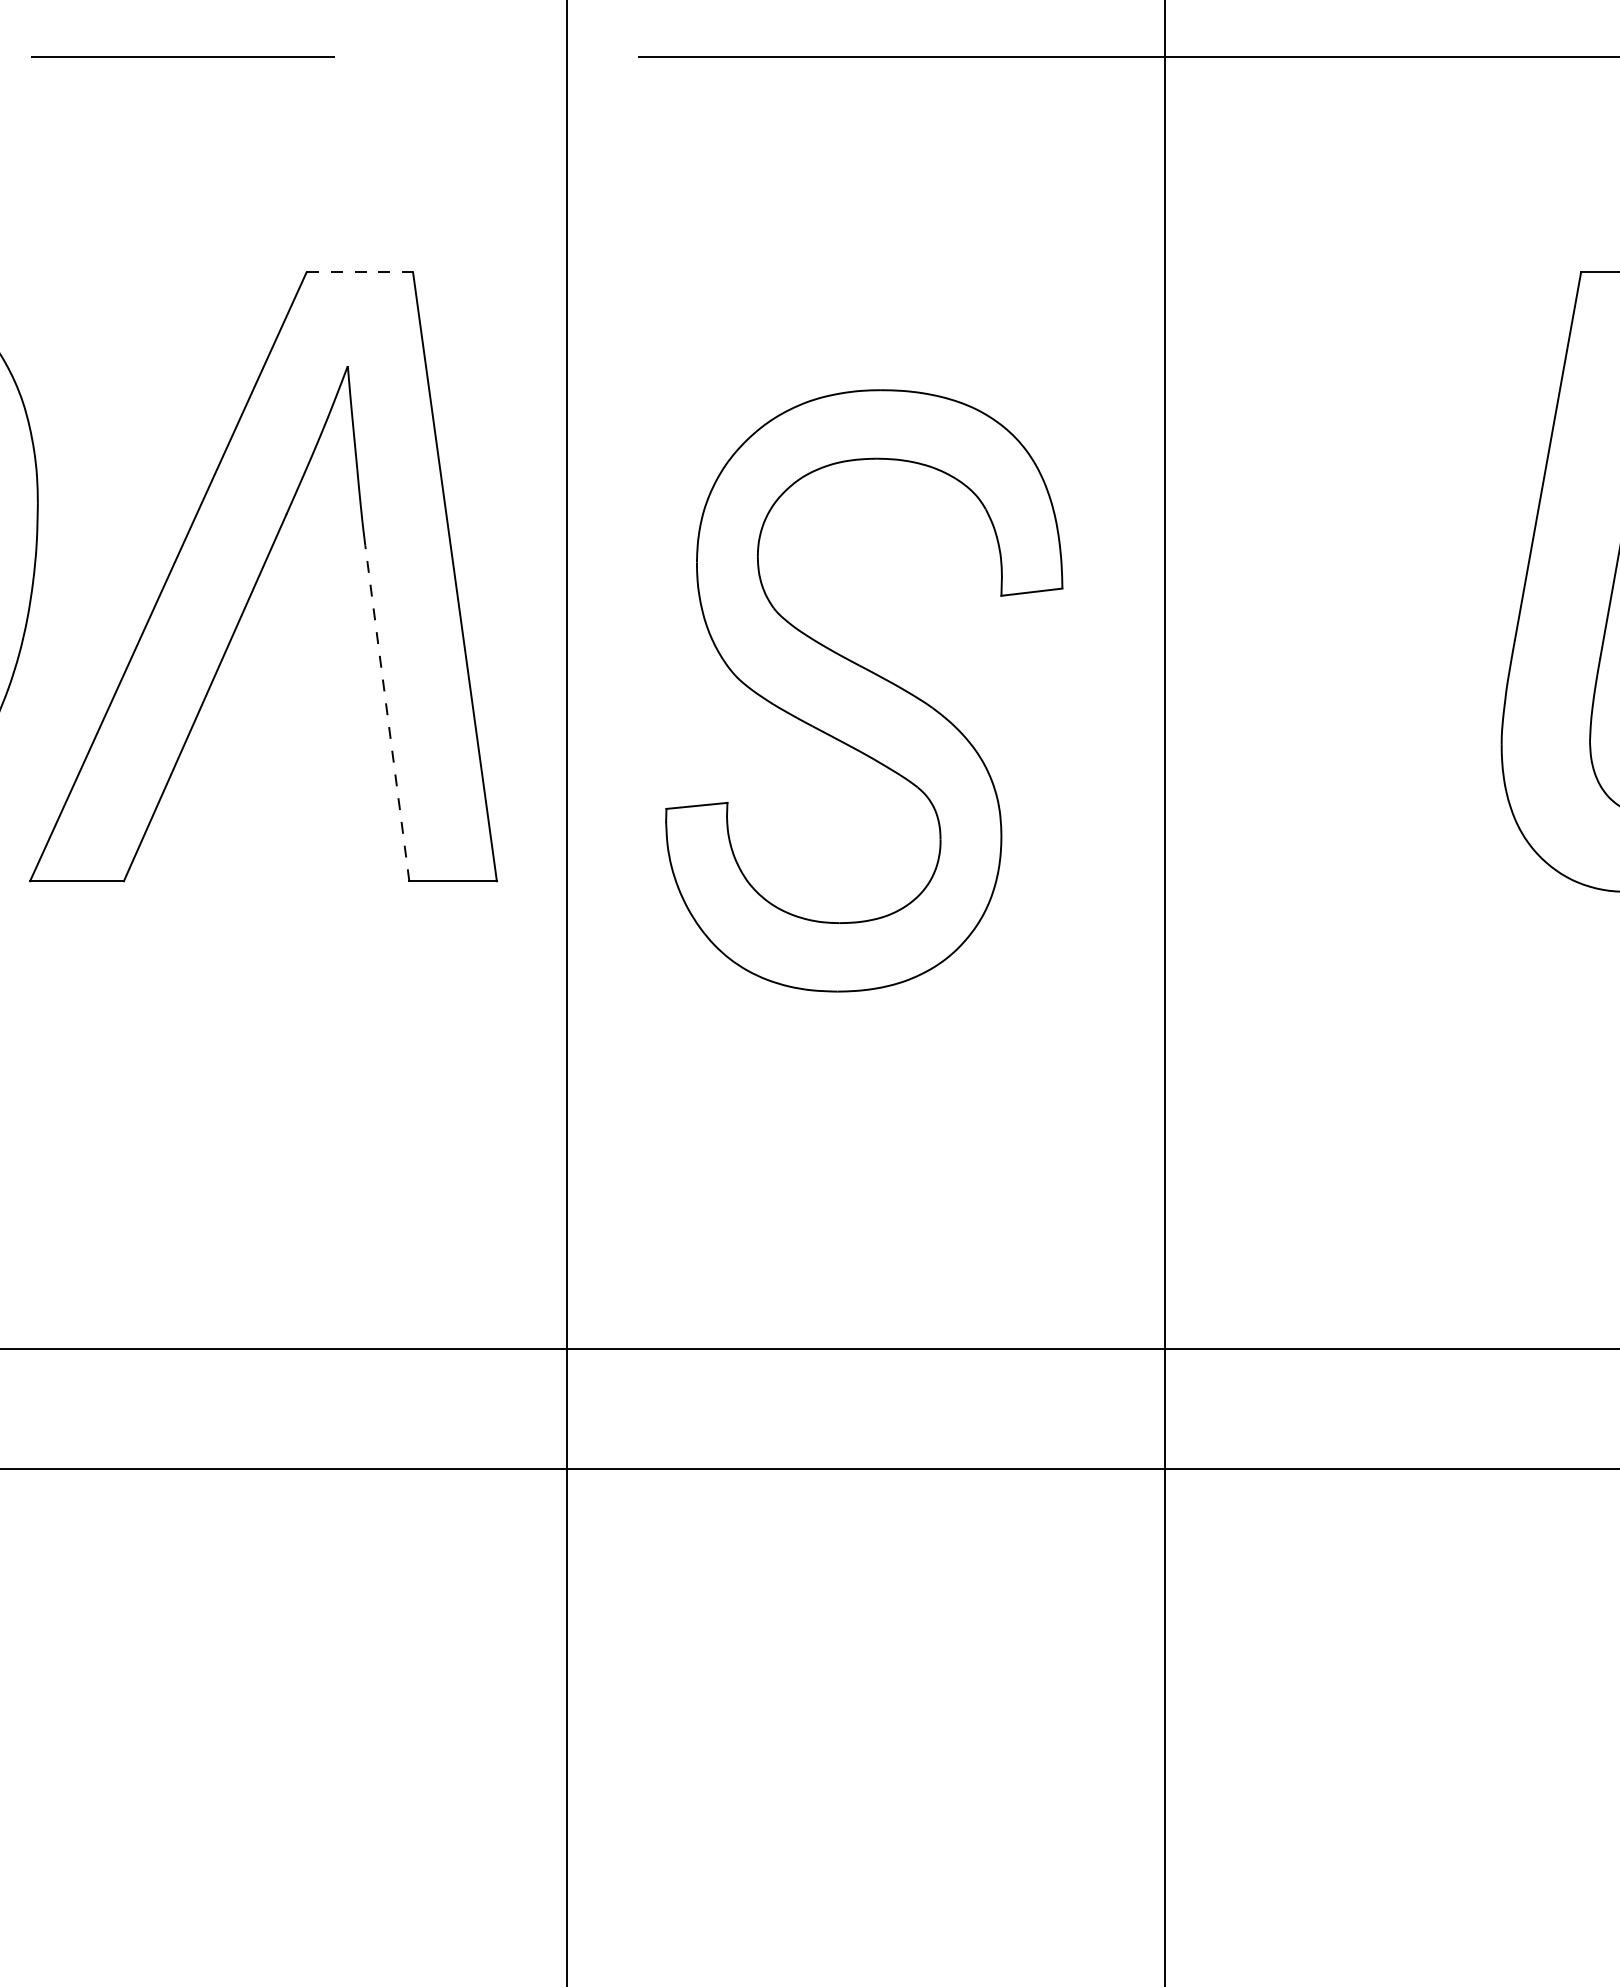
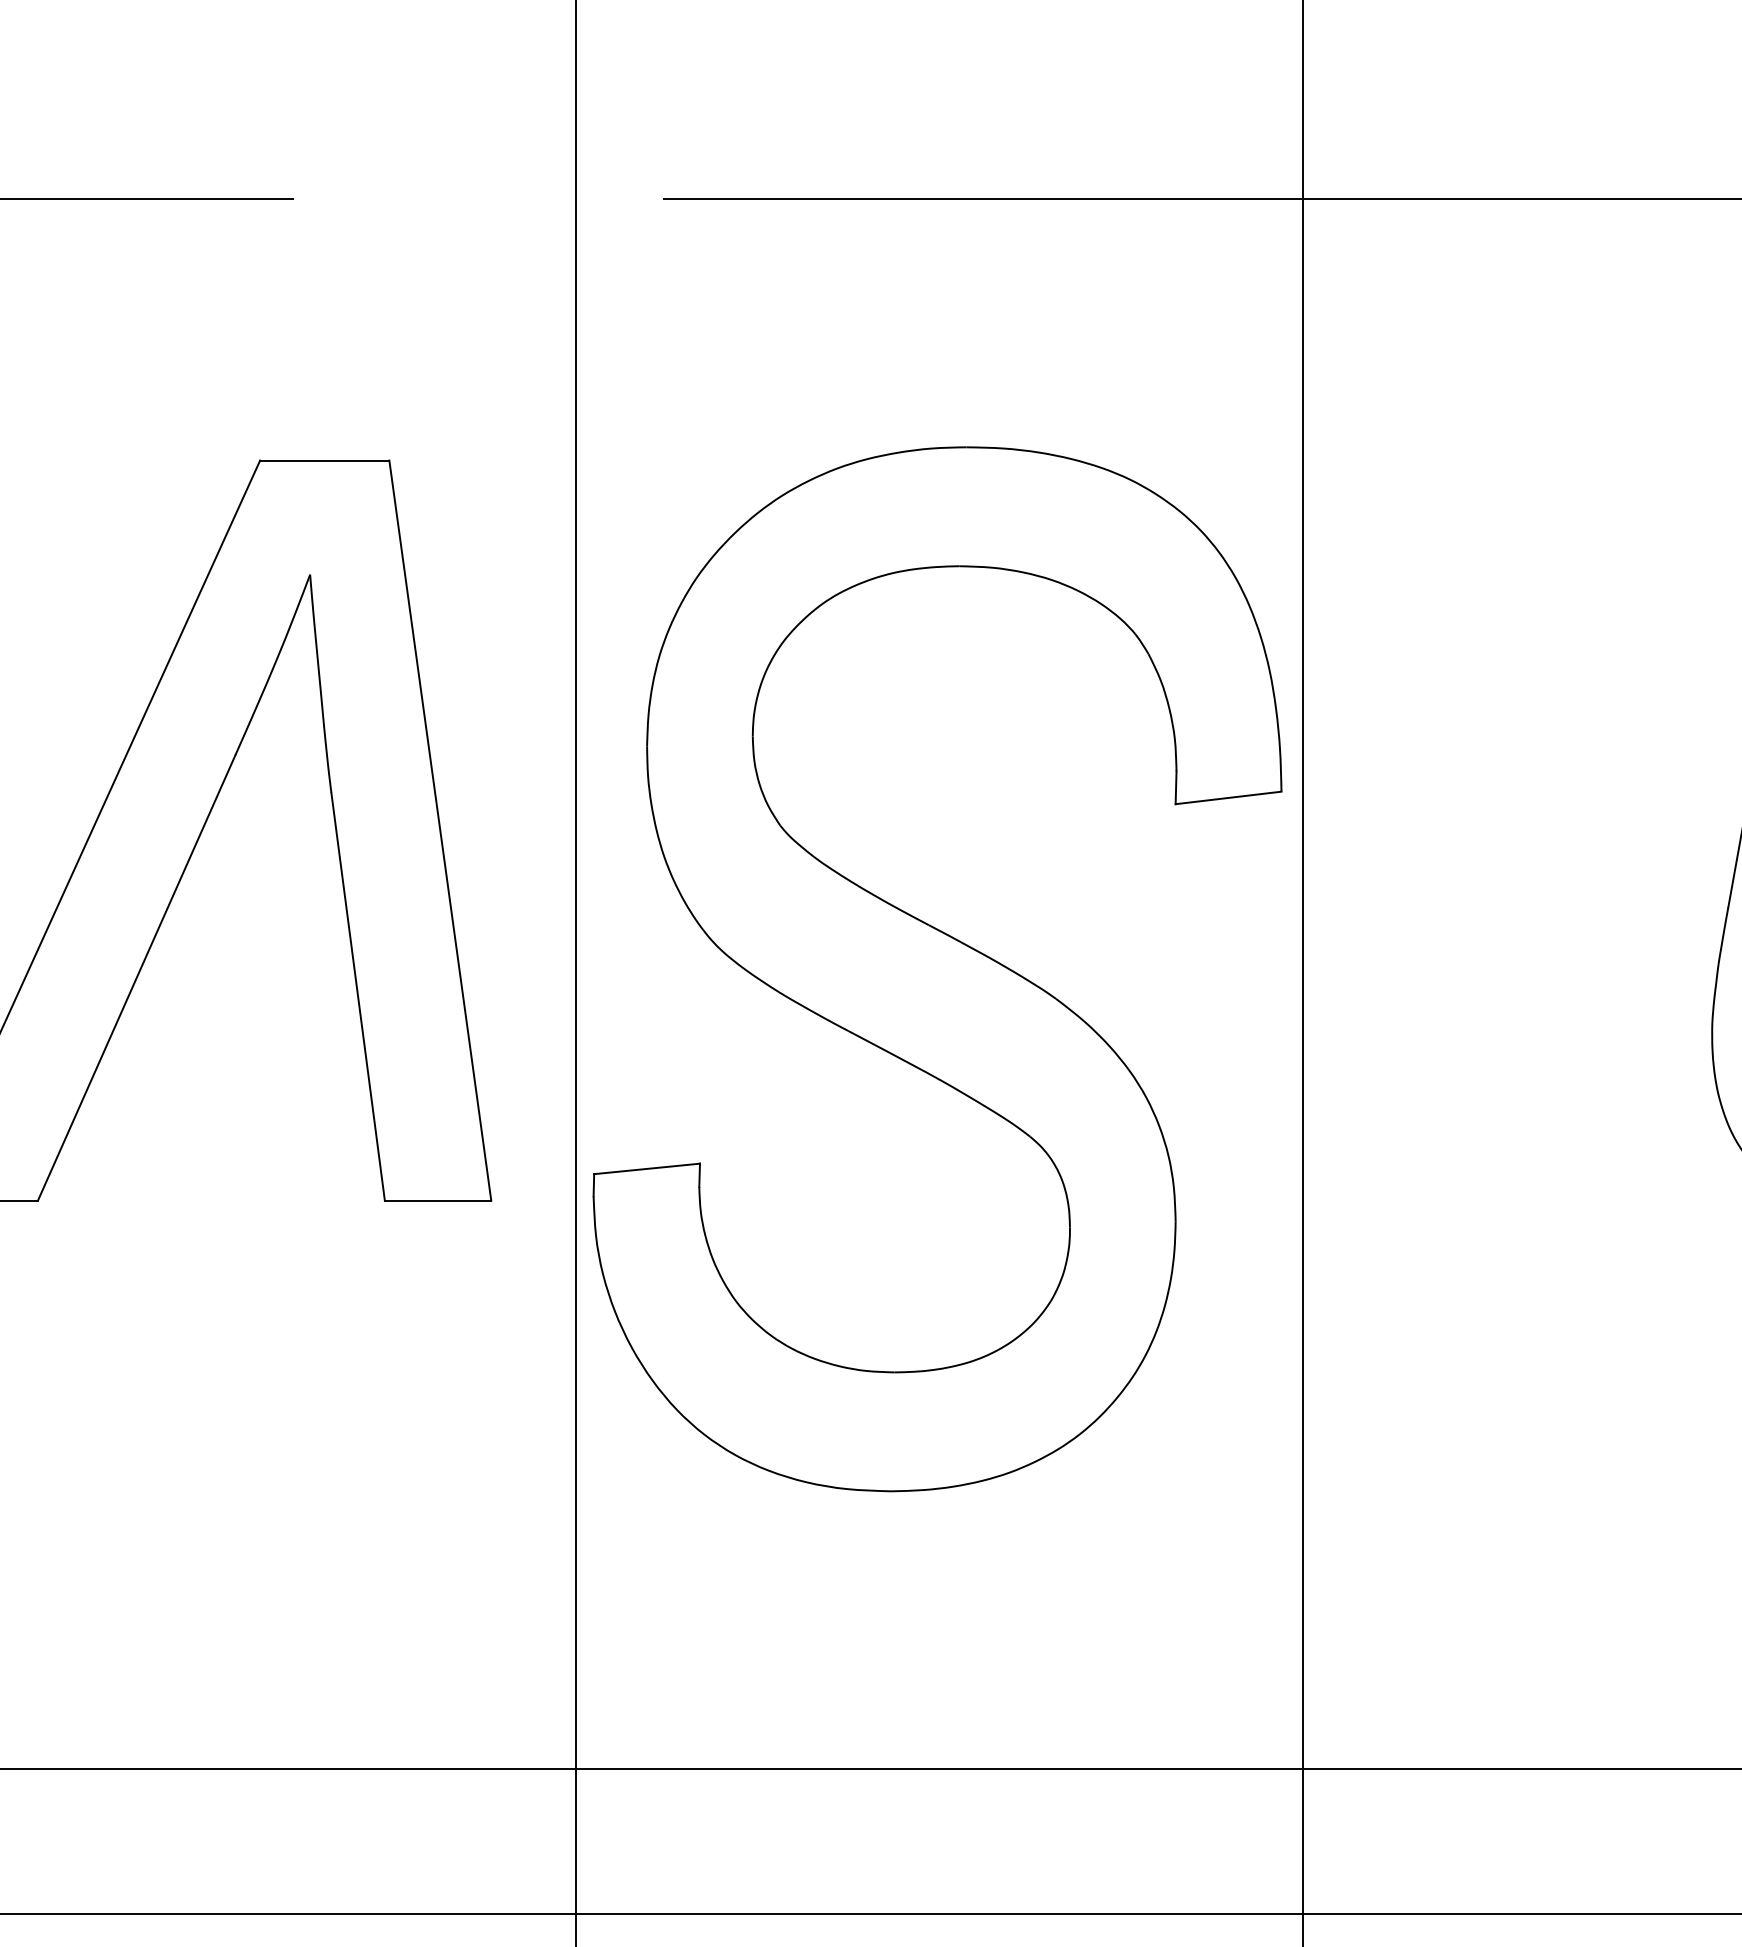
line: (360, 272) -> (325, 460), dashed -> solid
part: (864, 690) -> (937, 968), size x1.43
line: (387, 712) -> (358, 995), dashed -> solid

